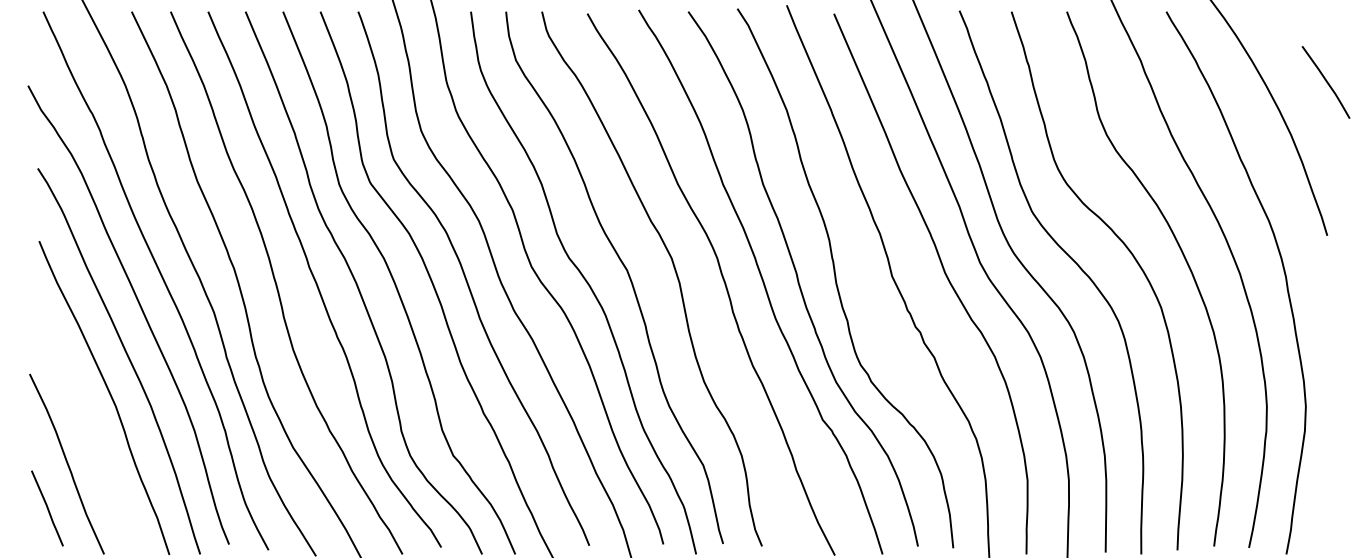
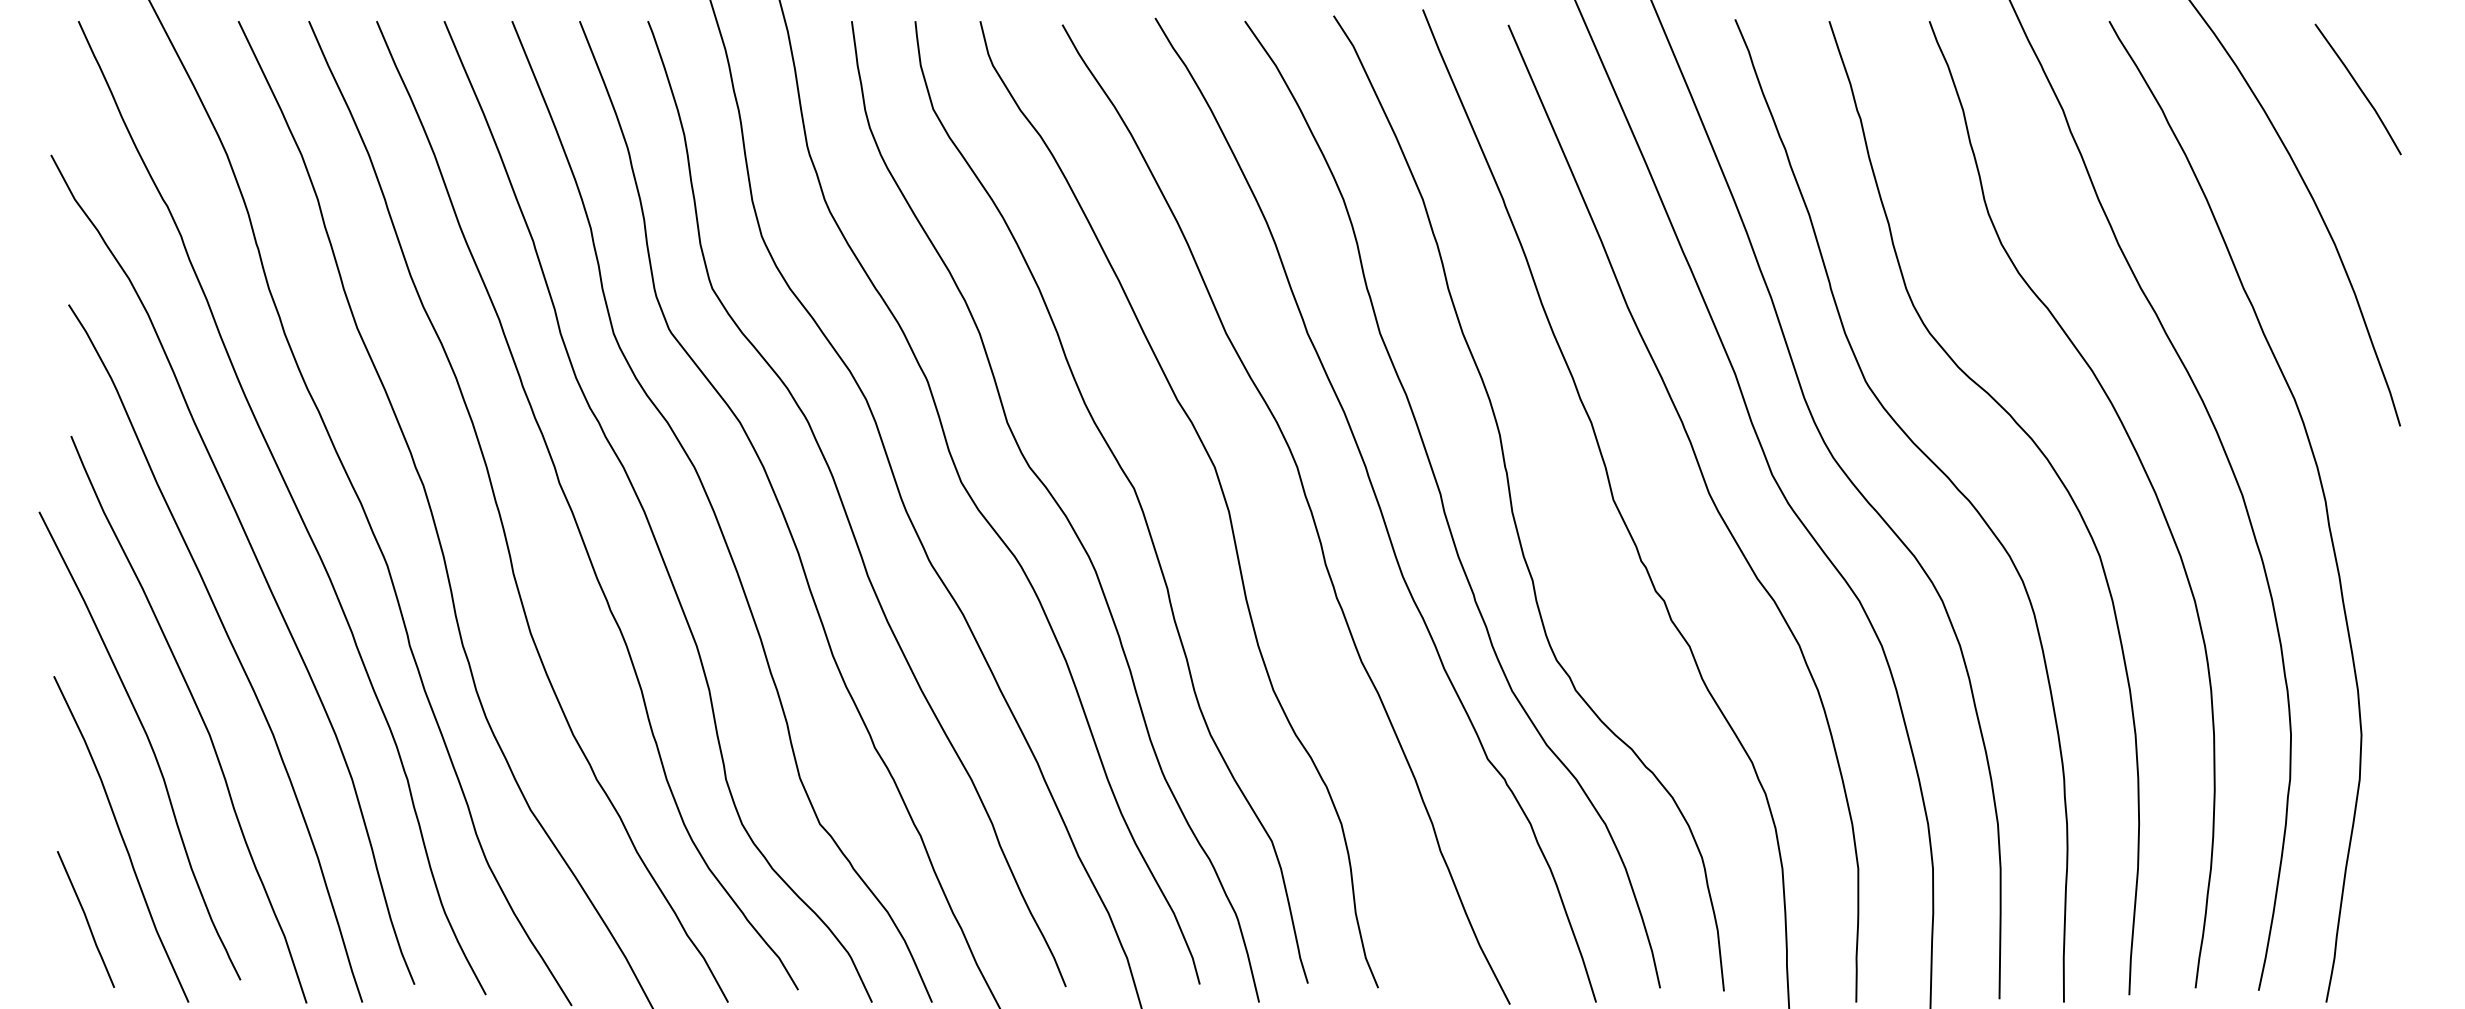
curve: (1325, 81) -> (2357, 87), moved
curve: (81, 410) -> (147, 742), added

